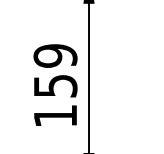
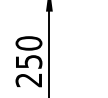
text: (54, 85) -> (28, 61), 159 -> 250

